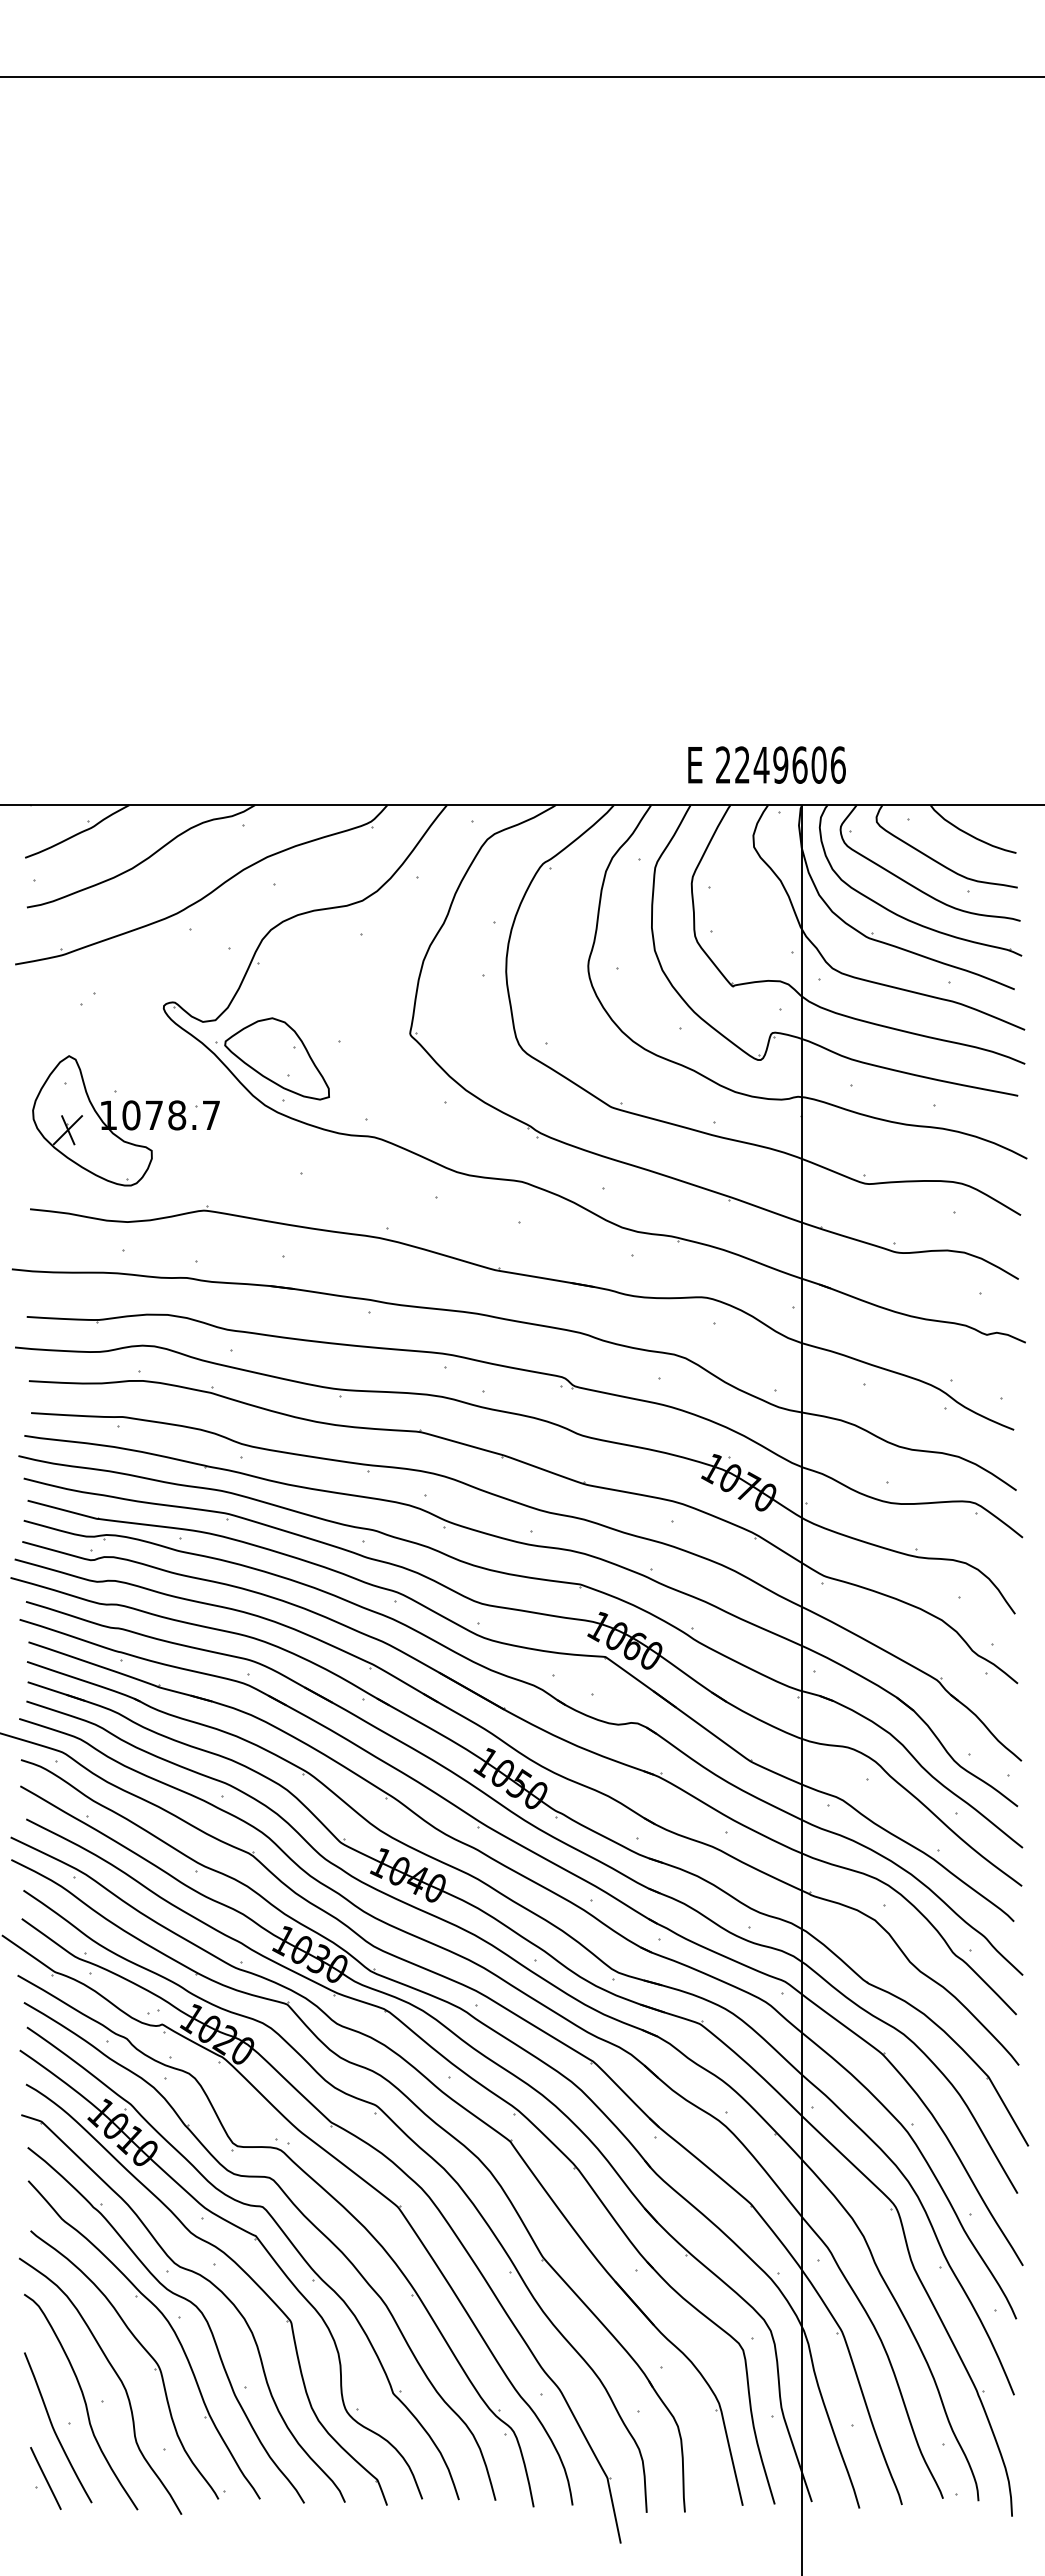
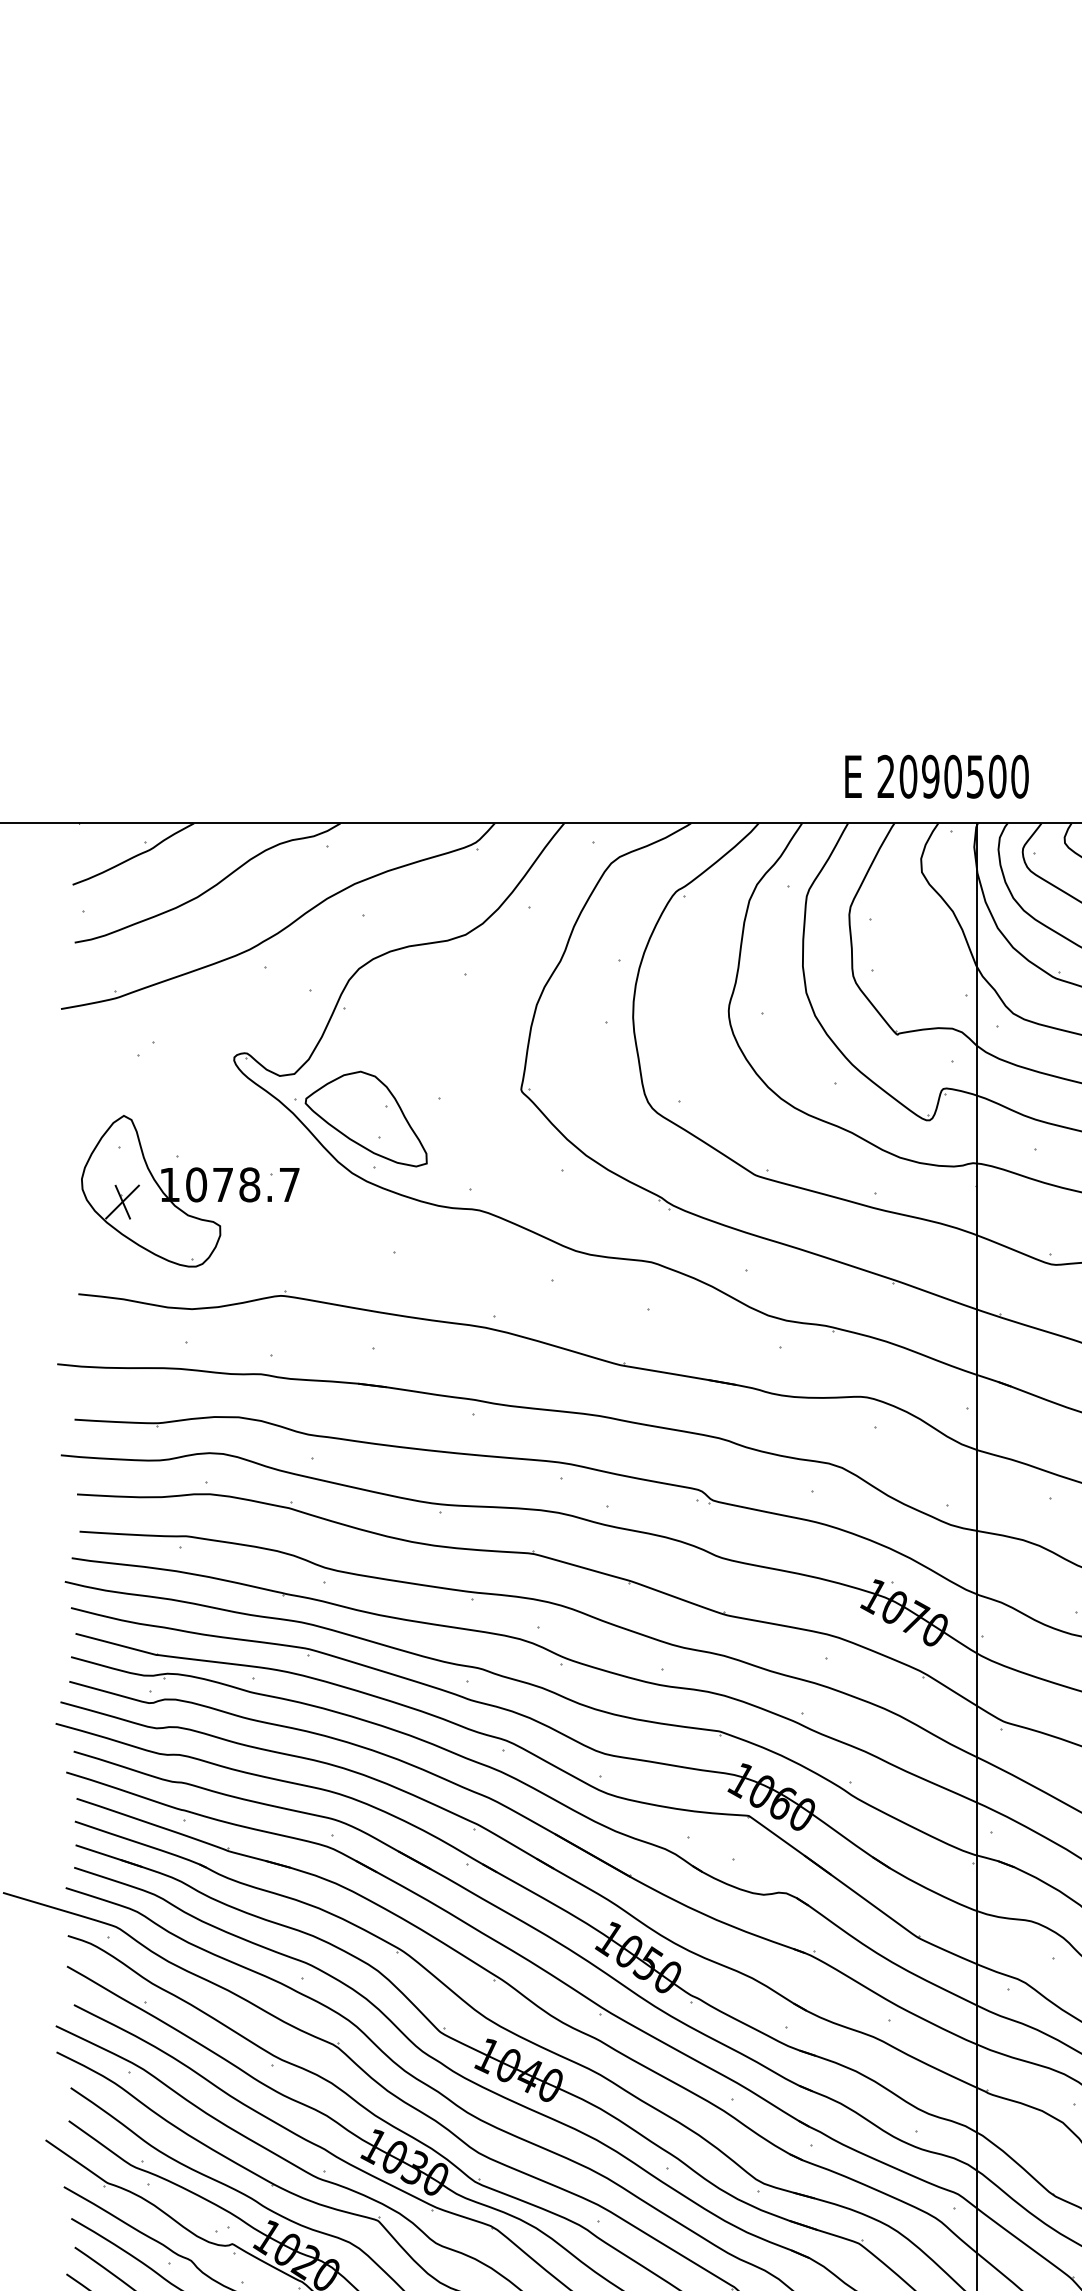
text: (790, 764) -> (964, 776), 2249606 -> 2090500

